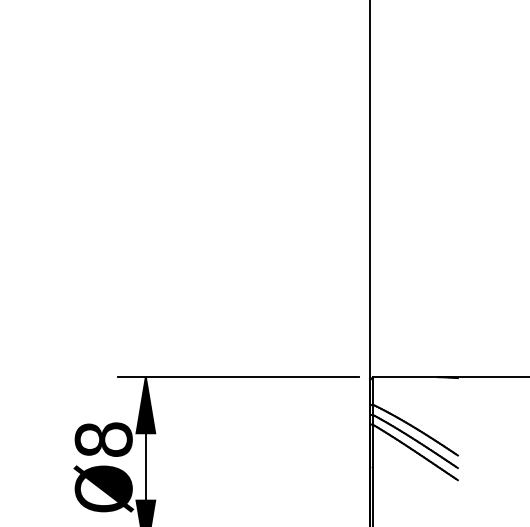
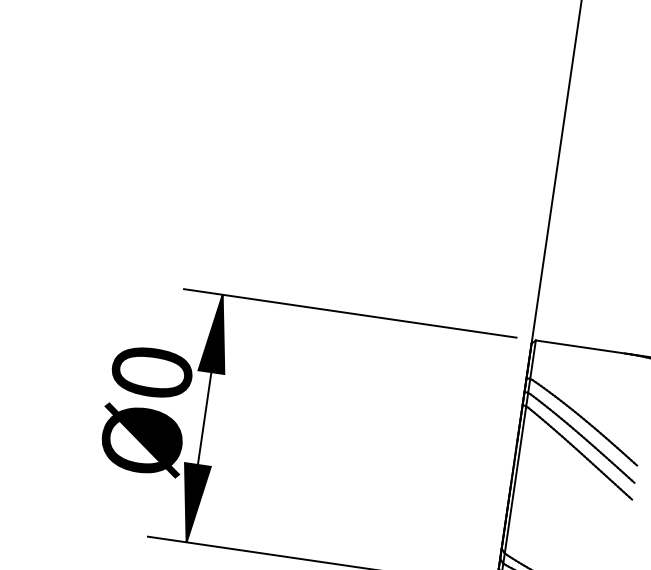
text: (103, 439) -> (151, 372), Ø8 -> Ø0

